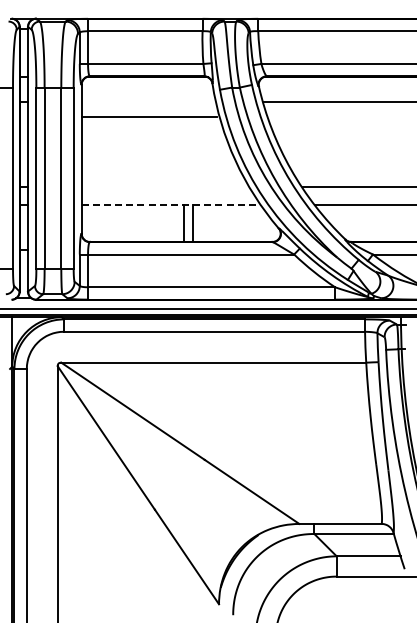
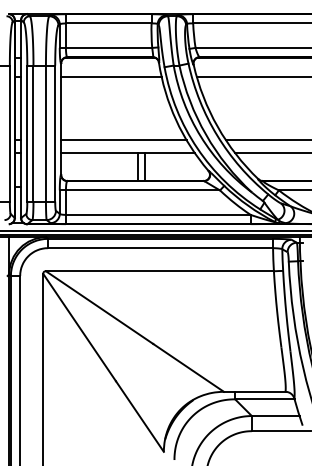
line: (148, 117) -> (111, 76), moved
line: (165, 186) -> (123, 139), added
line: (171, 204) -> (128, 153), dashed -> solid

